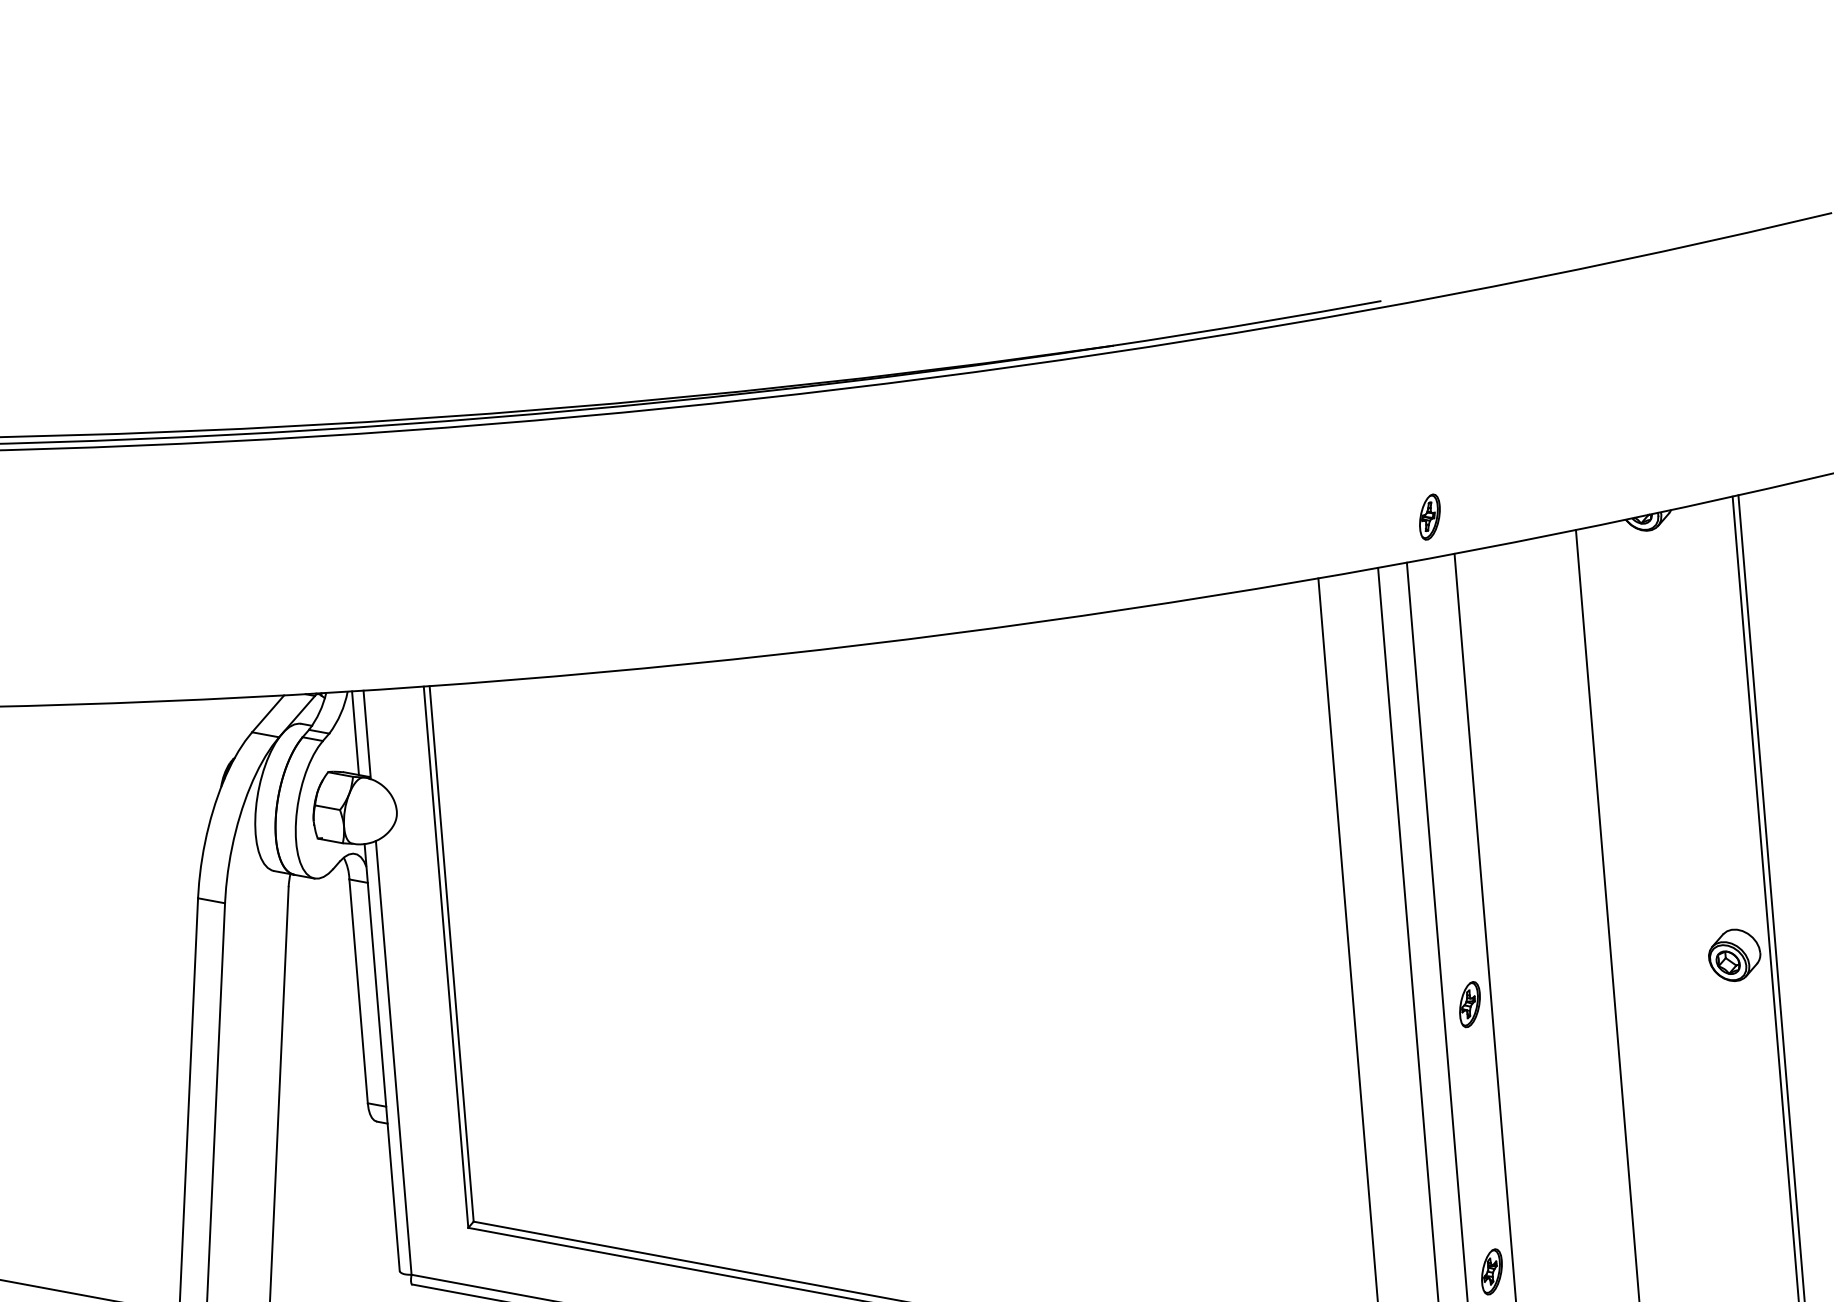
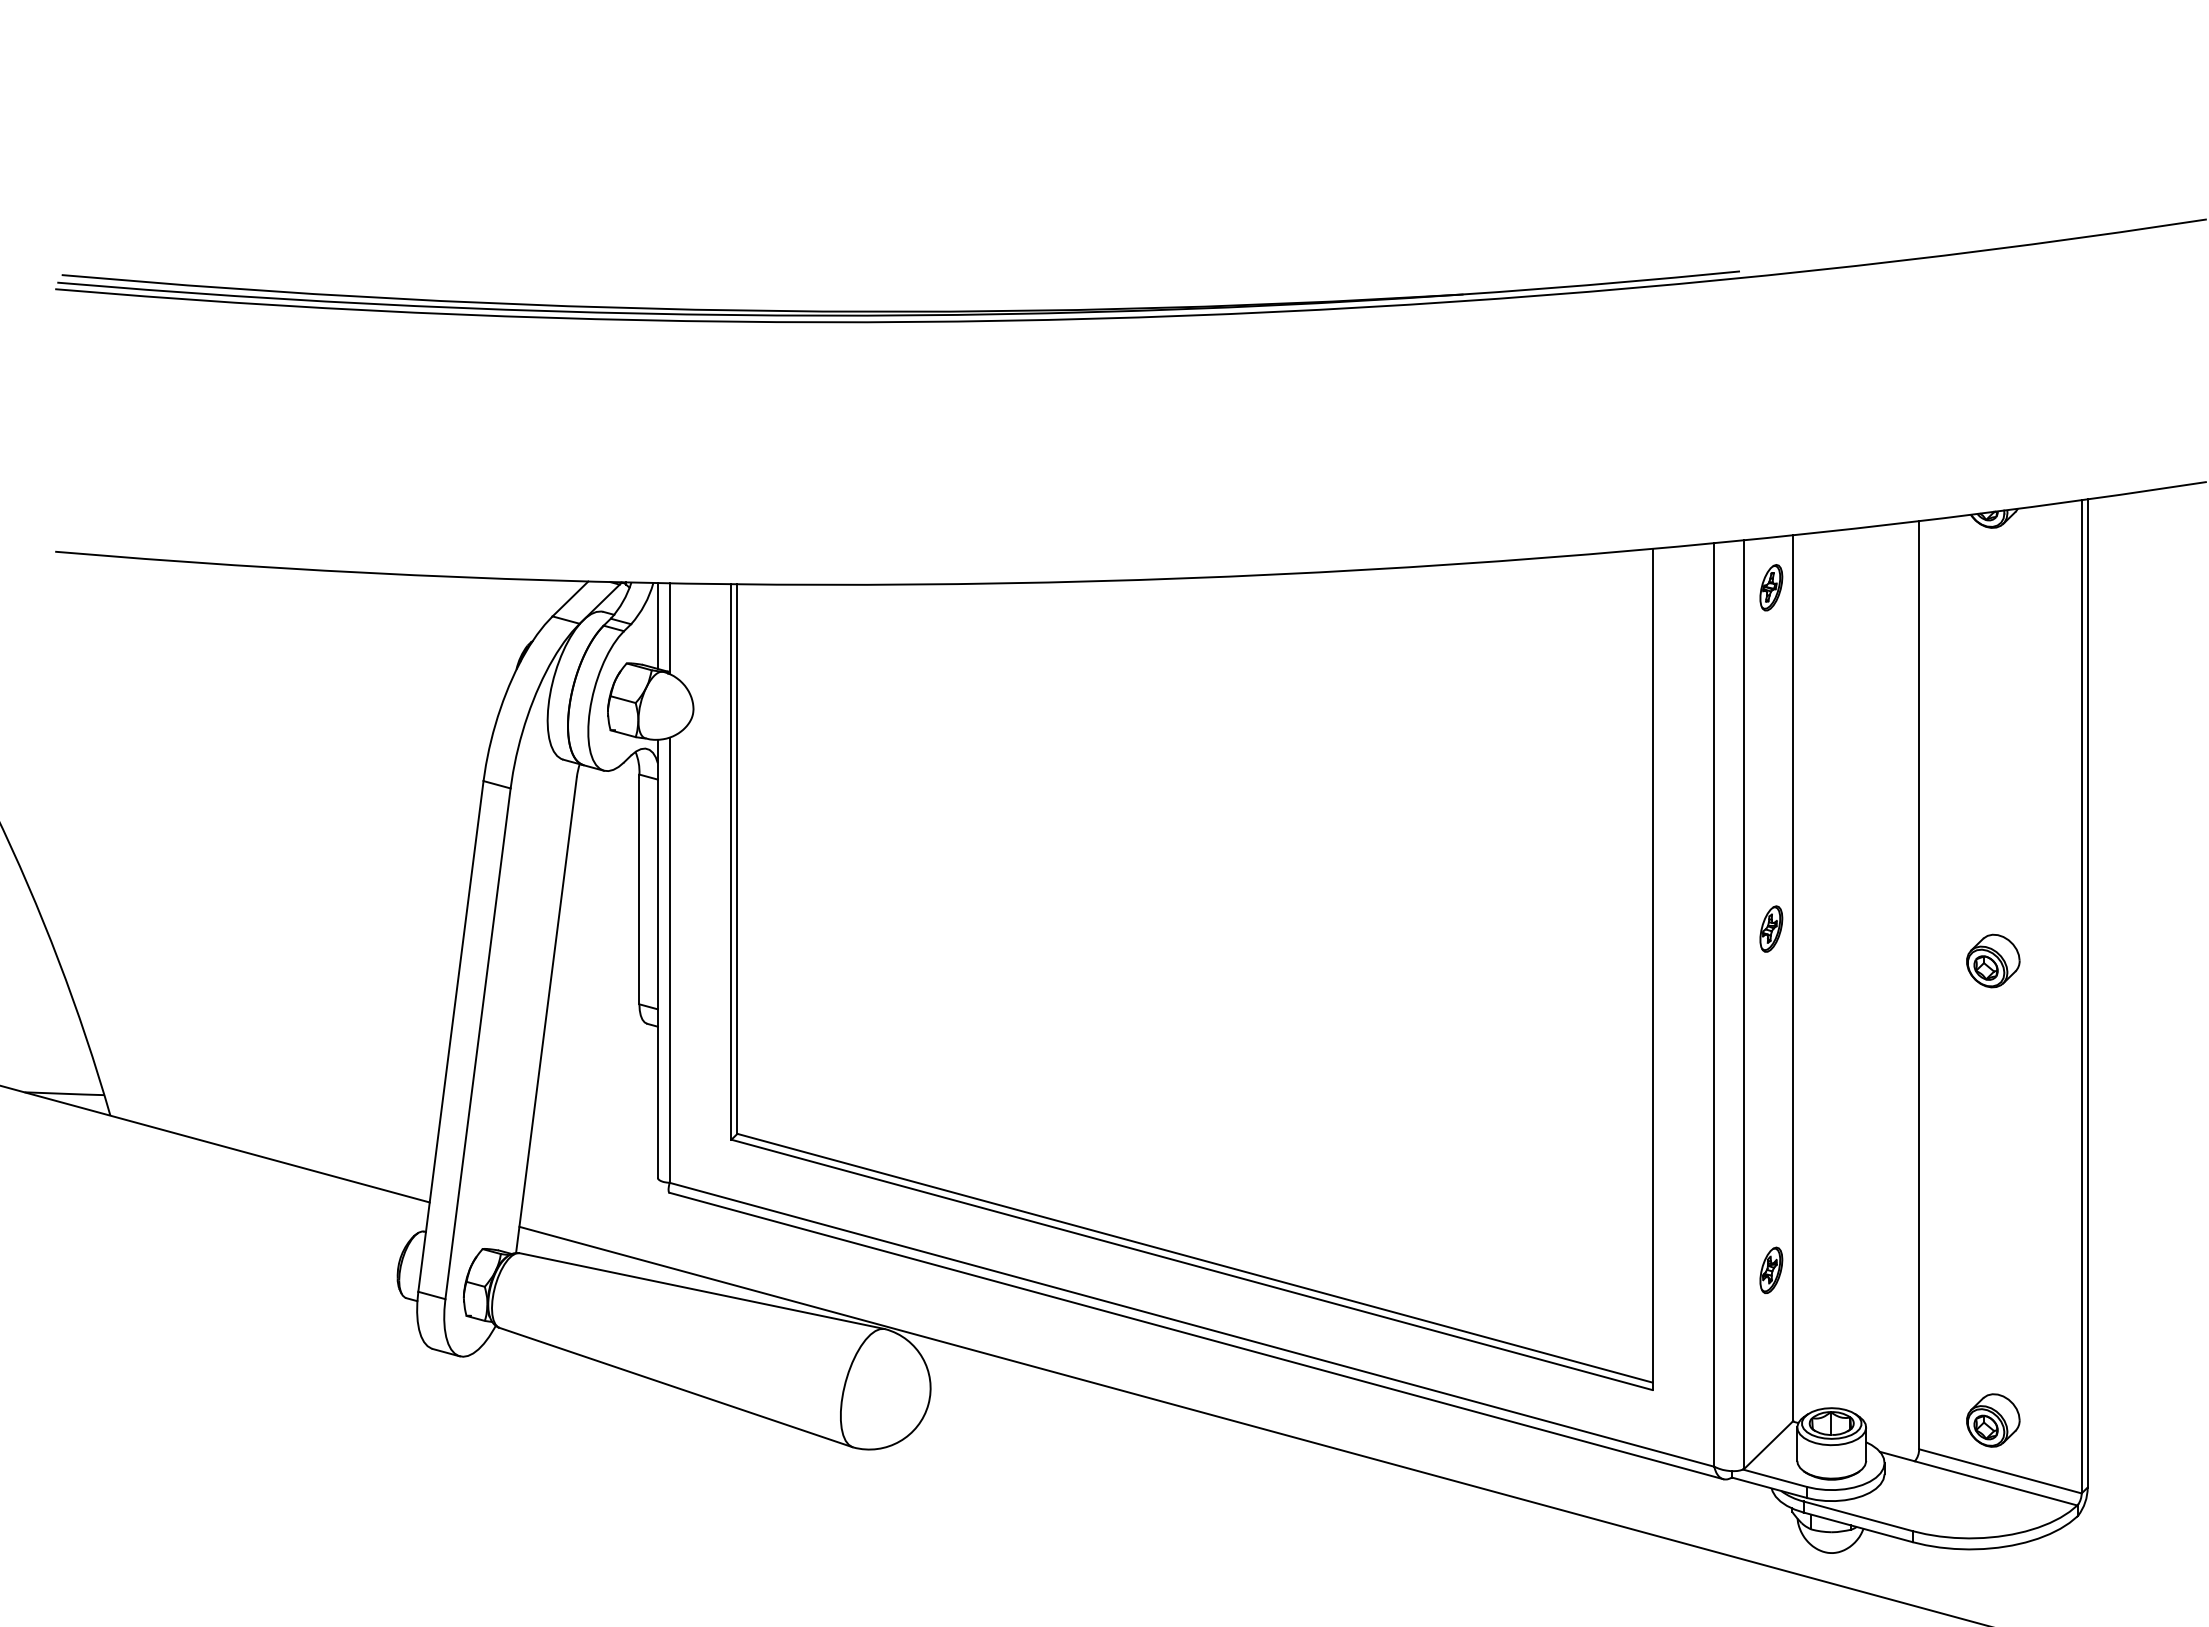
part: (1430, 516) -> (1771, 587), moved
part: (1734, 954) -> (1993, 960), moved
part: (1470, 1004) -> (1771, 928), moved

